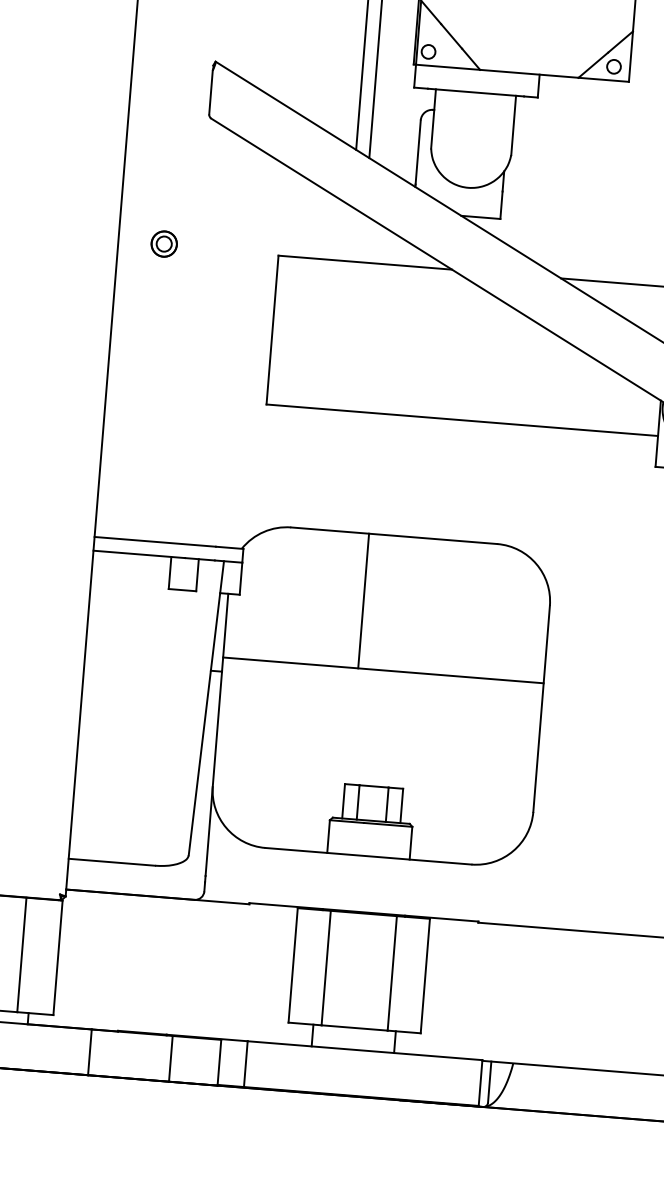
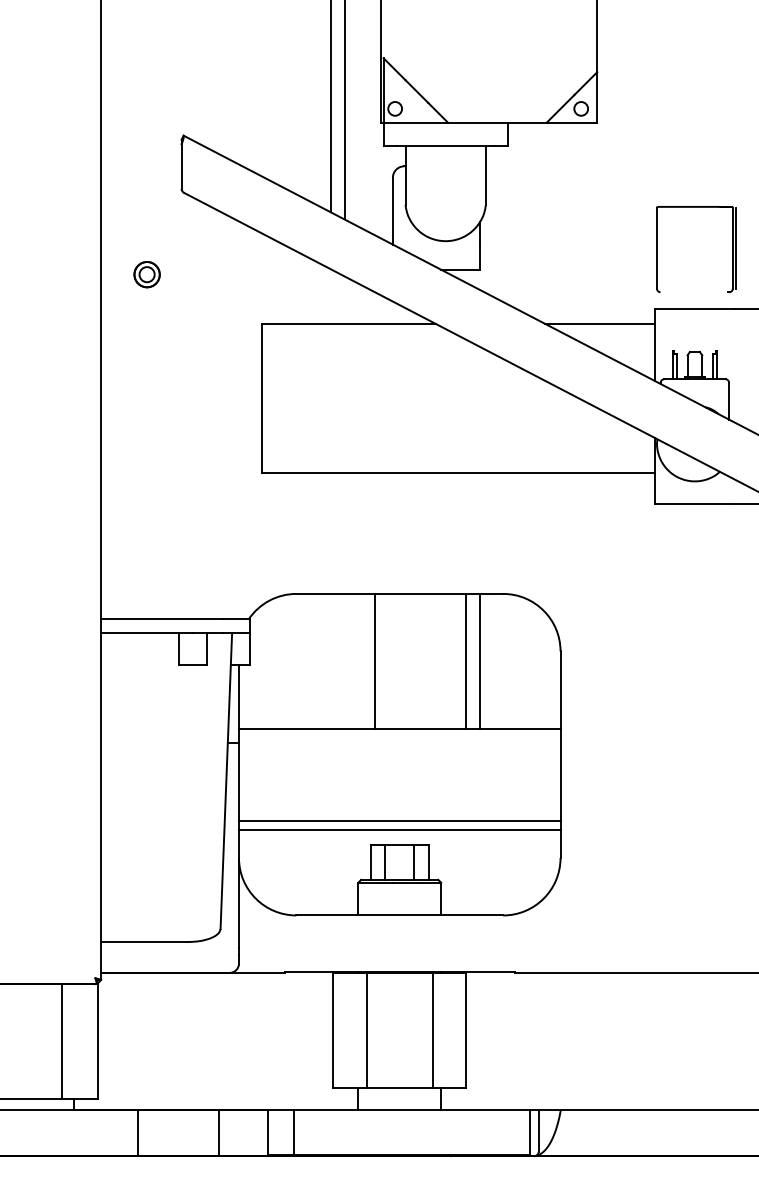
part: (163, 243) -> (146, 274), moved
line: (455, 608) -> (466, 661), added
line: (469, 609) -> (480, 661), added
line: (375, 761) -> (399, 820), added
line: (375, 771) -> (399, 830), added

